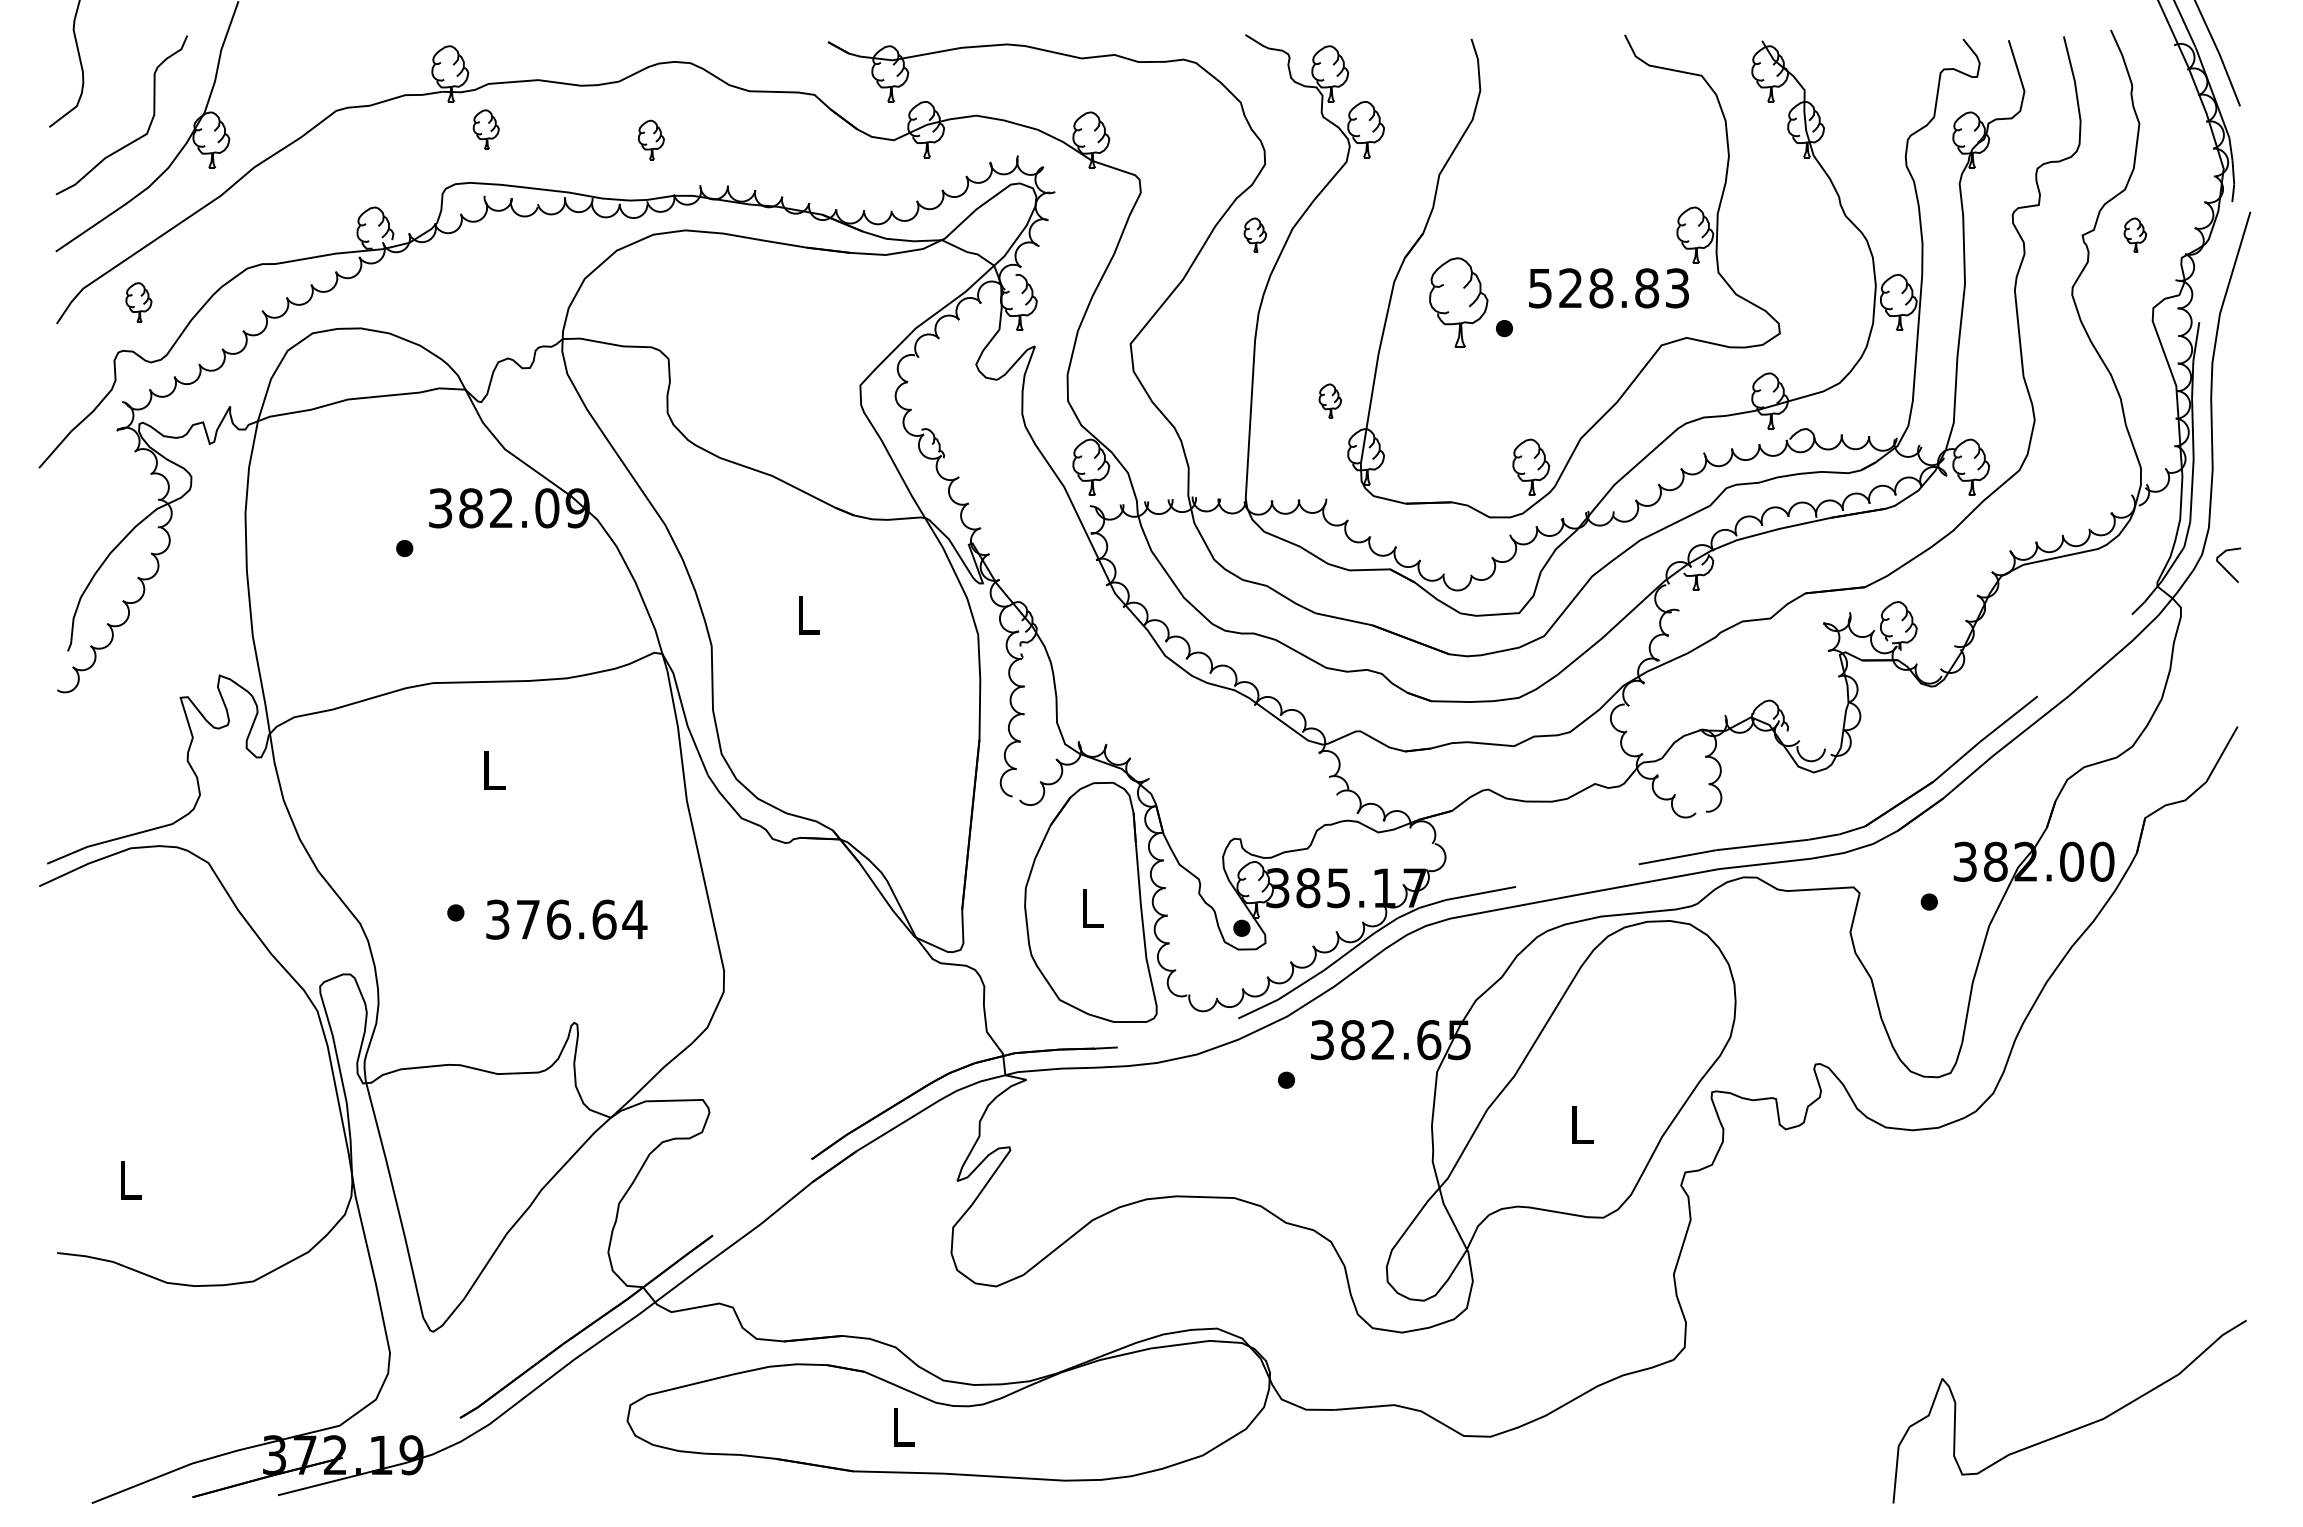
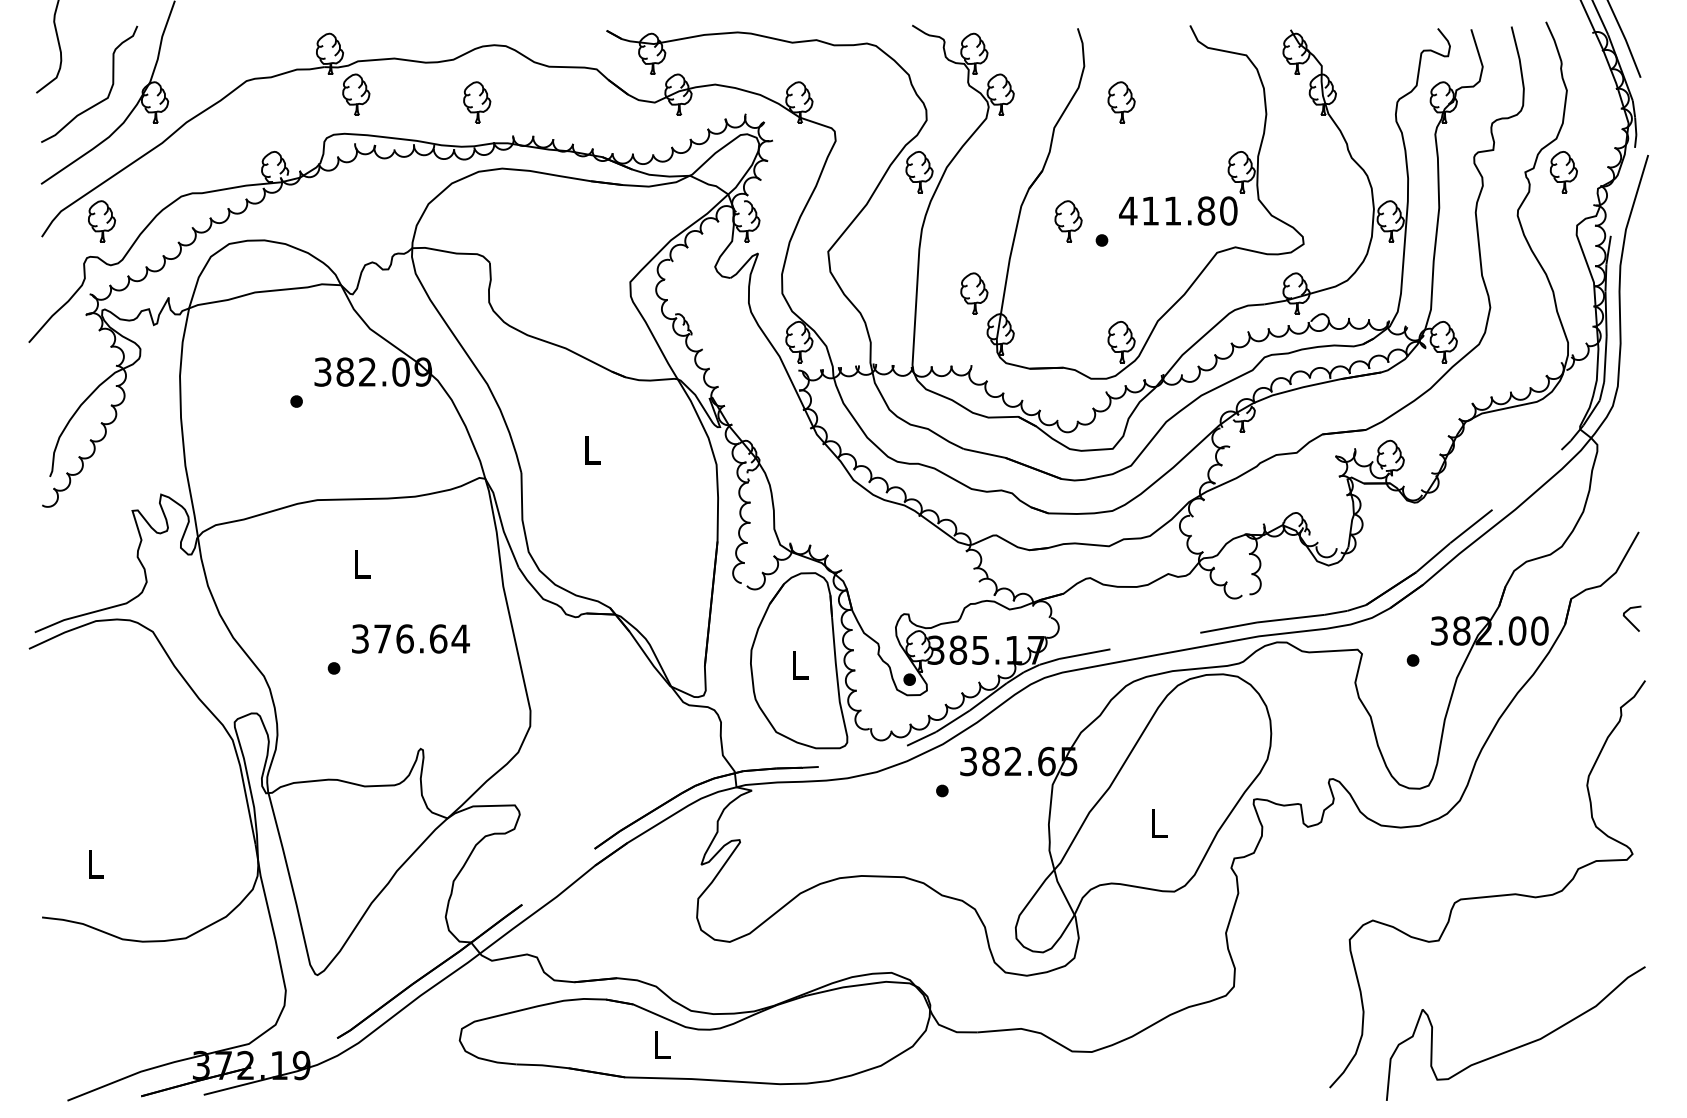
part: (486, 129) -> (356, 94), size x1.43
part: (651, 139) -> (477, 102), size x1.43
part: (1531, 139) -> (1121, 102), added
part: (1255, 234) -> (919, 171), size x1.67
part: (2135, 234) -> (1564, 171), size x1.67
text: (1608, 288) -> (1178, 211), 528.83 -> 411.80
part: (138, 302) -> (101, 221), size x1.43
part: (1458, 302) -> (1068, 221), size x0.62
part: (1330, 400) -> (974, 293), size x1.67
line: (2225, 567) -> (1629, 620), moved
text: (566, 919) -> (410, 638), moved
curve: (2032, 1223) -> (1488, 895), added

